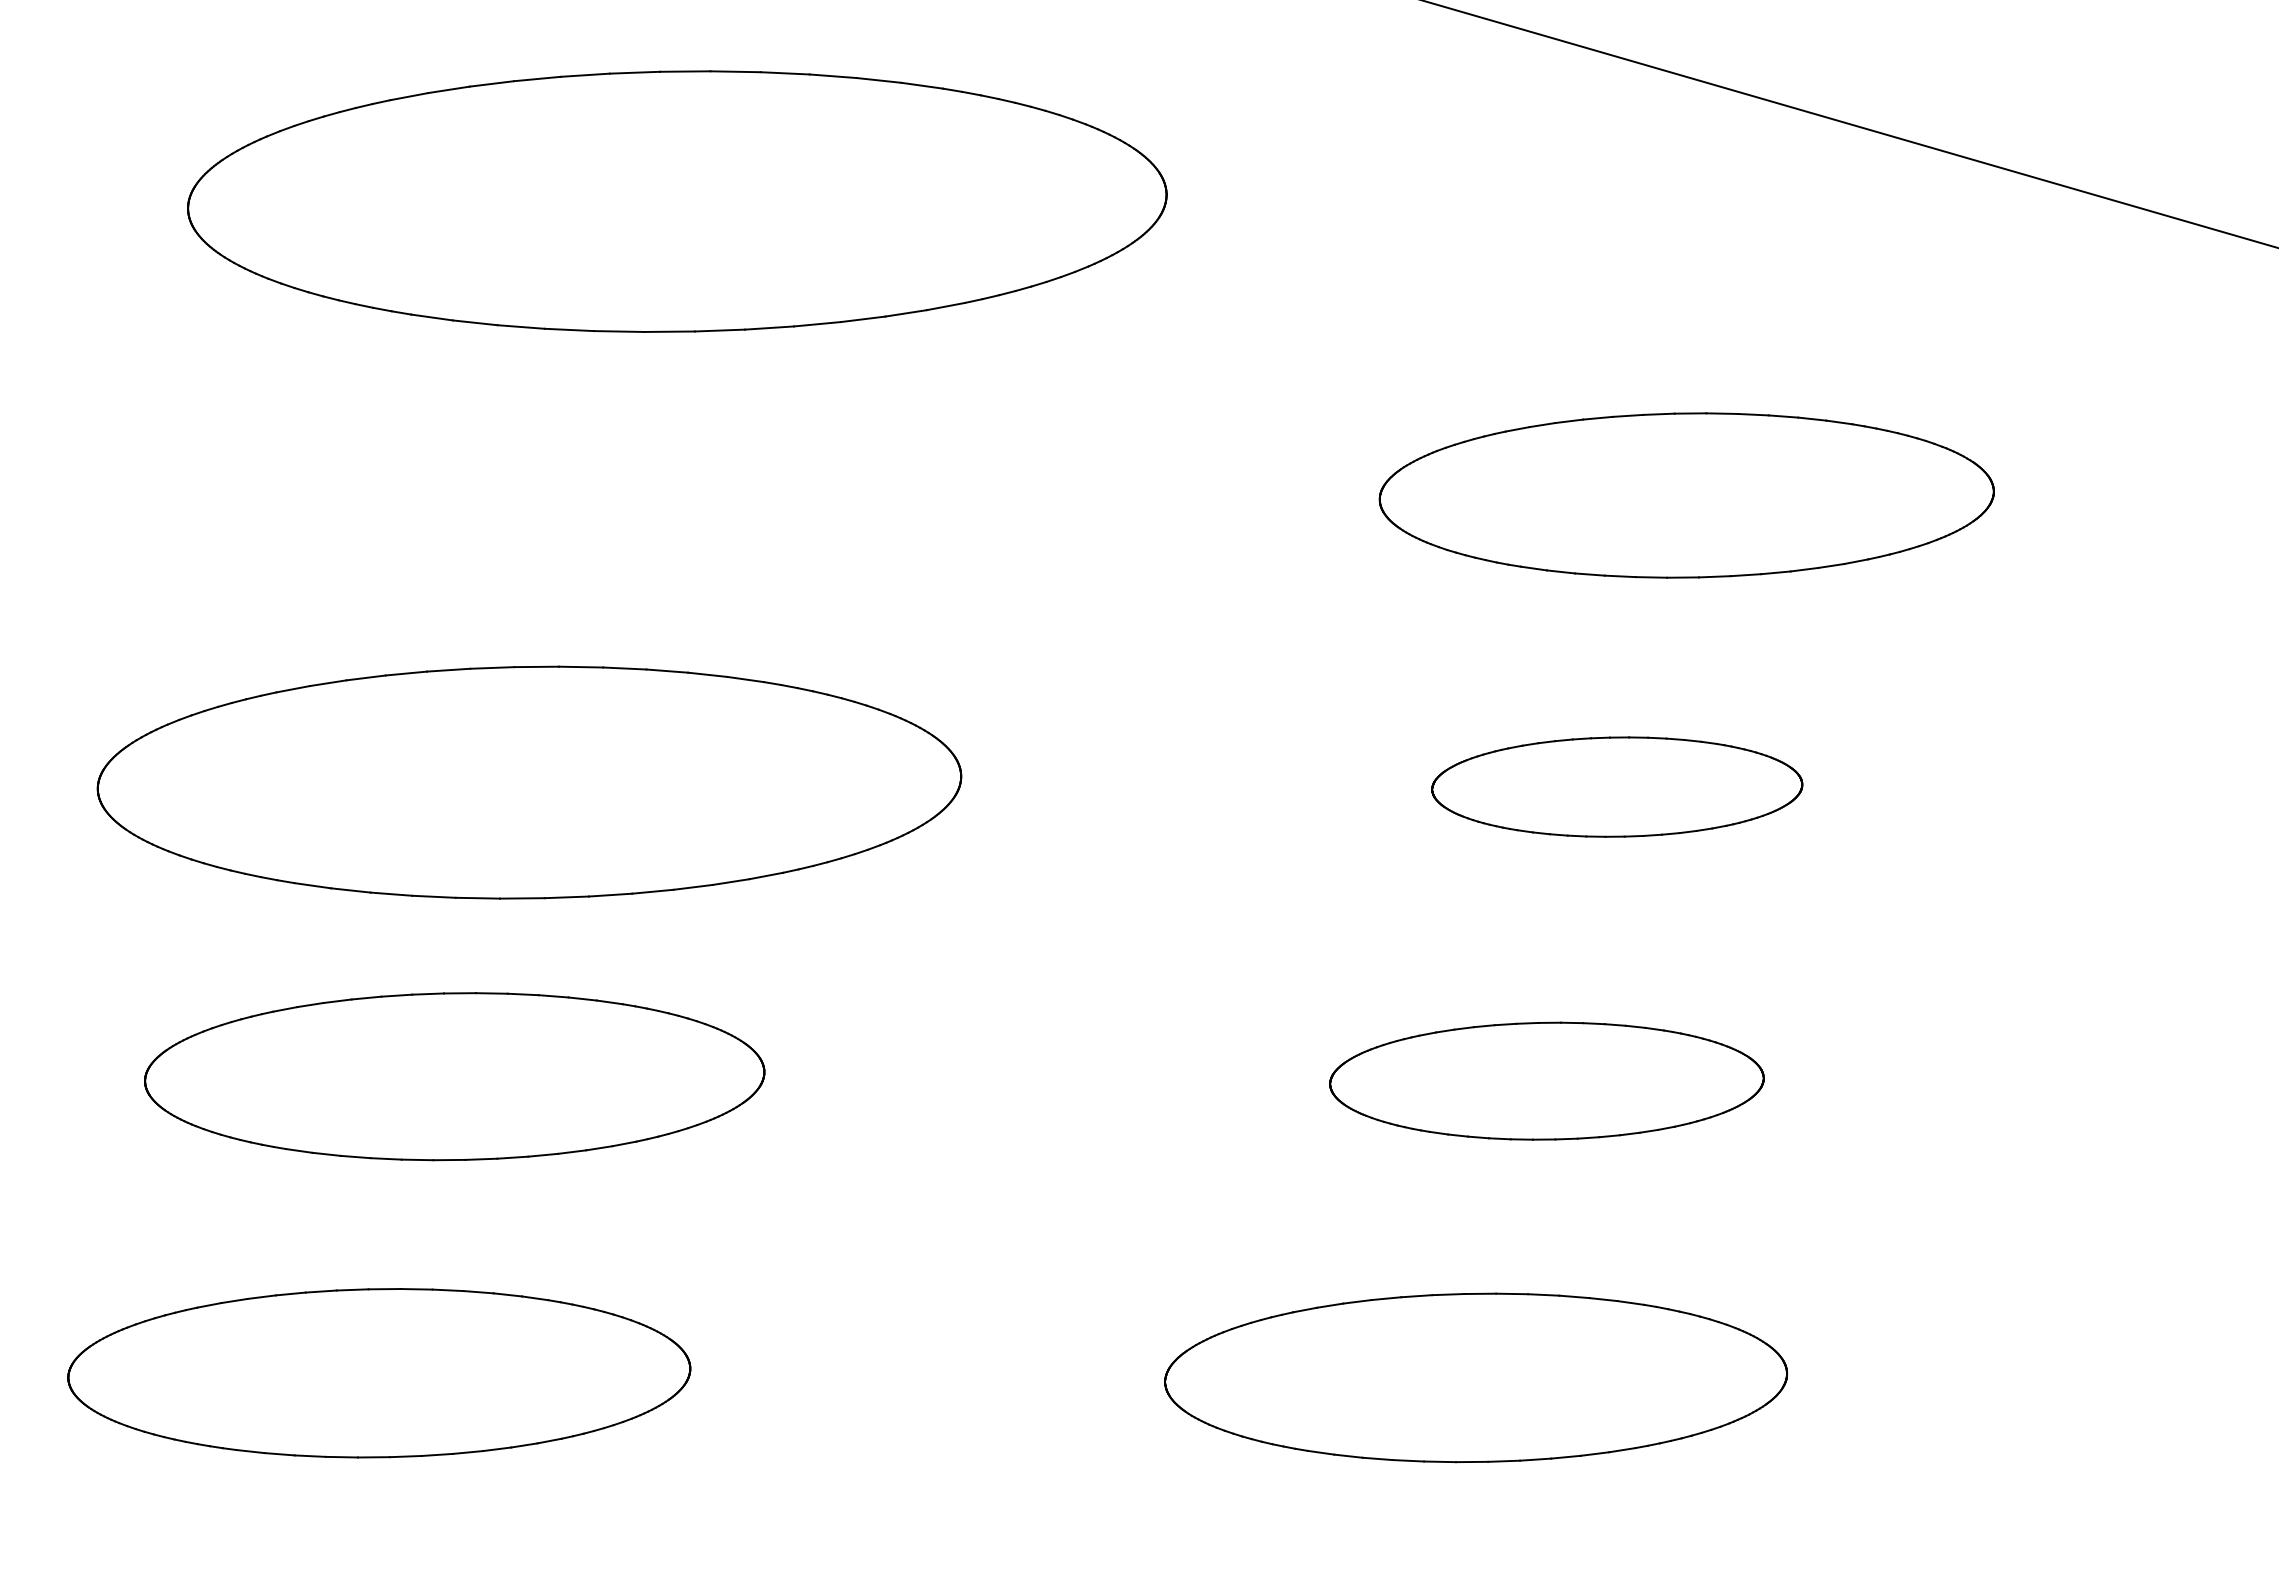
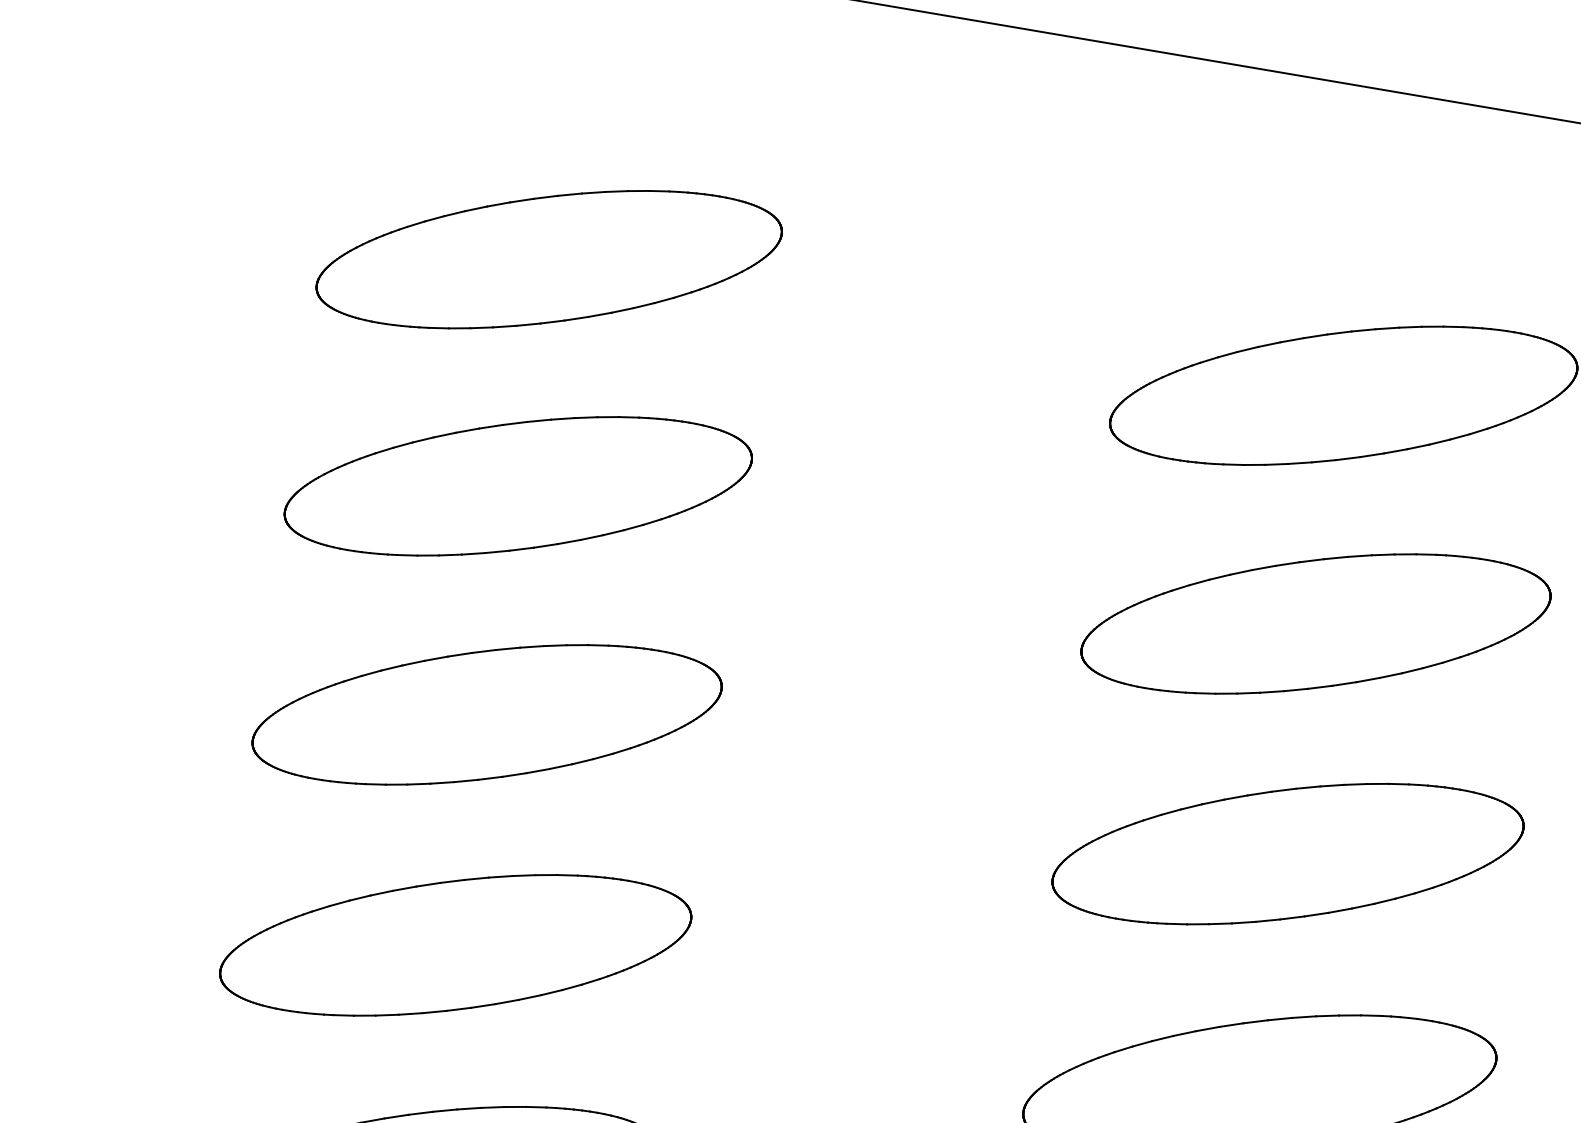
part: (676, 201) -> (548, 259), size x0.62
part: (603, 490) -> (518, 485), added
part: (529, 782) -> (487, 714), size x0.71
part: (1617, 786) -> (1316, 623), size x1.67
part: (1546, 1080) -> (1287, 853), size x1.43

